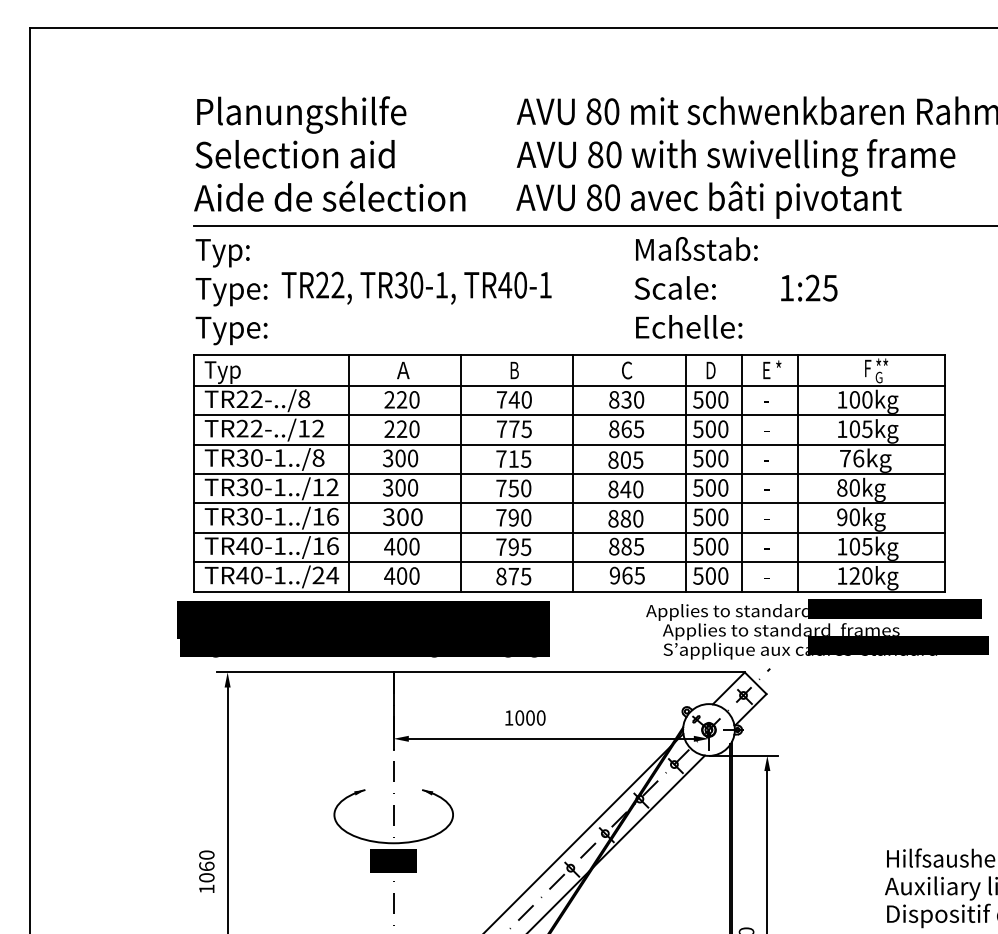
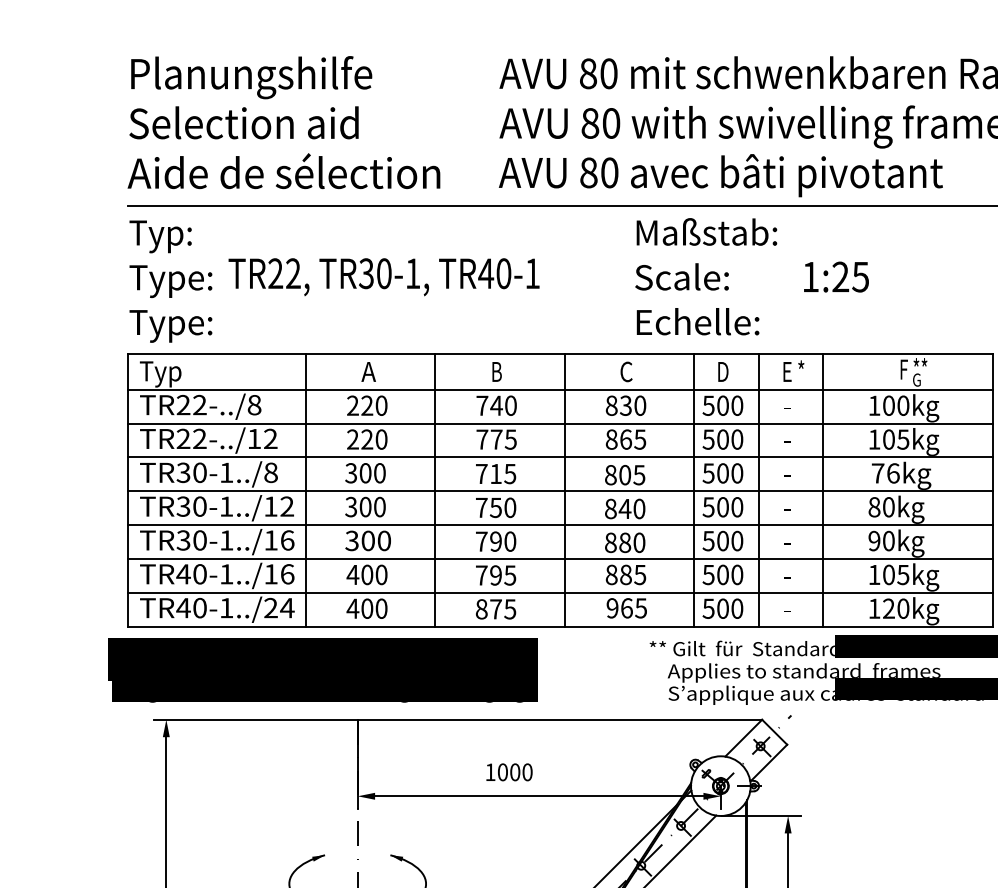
text: (726, 611) -> (741, 649), Applies to standard  frames -> ** Gilt  für  Standardrahmen

